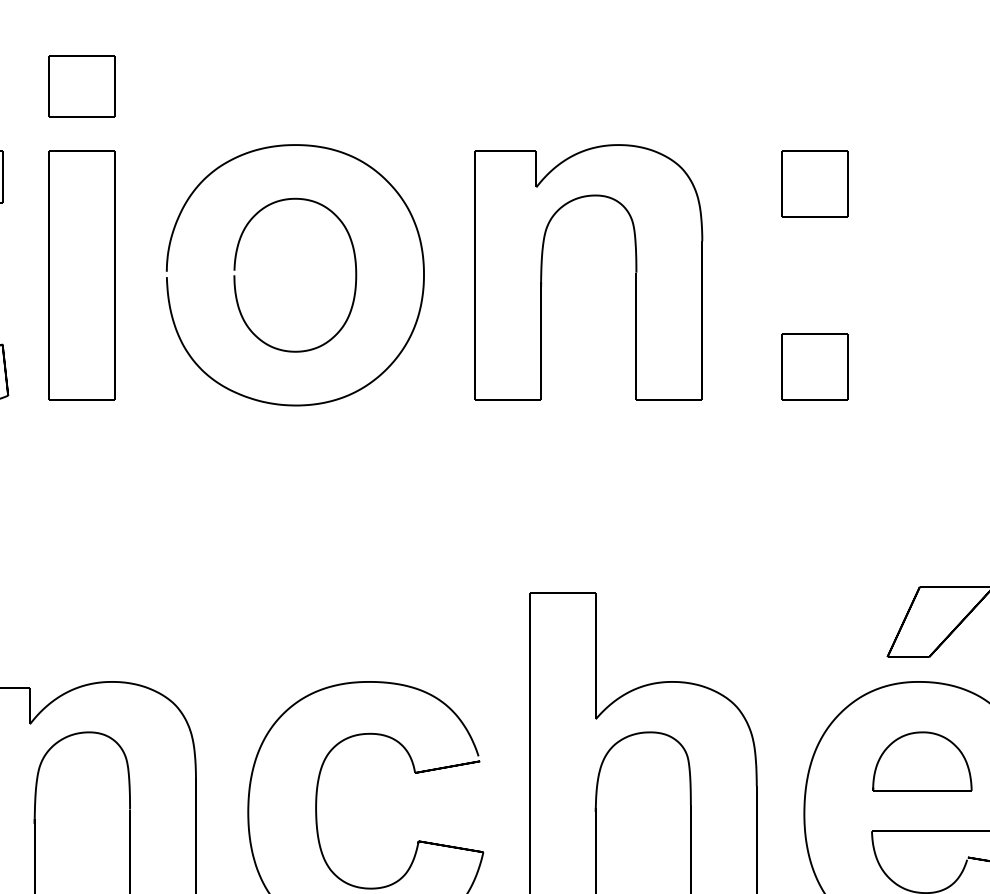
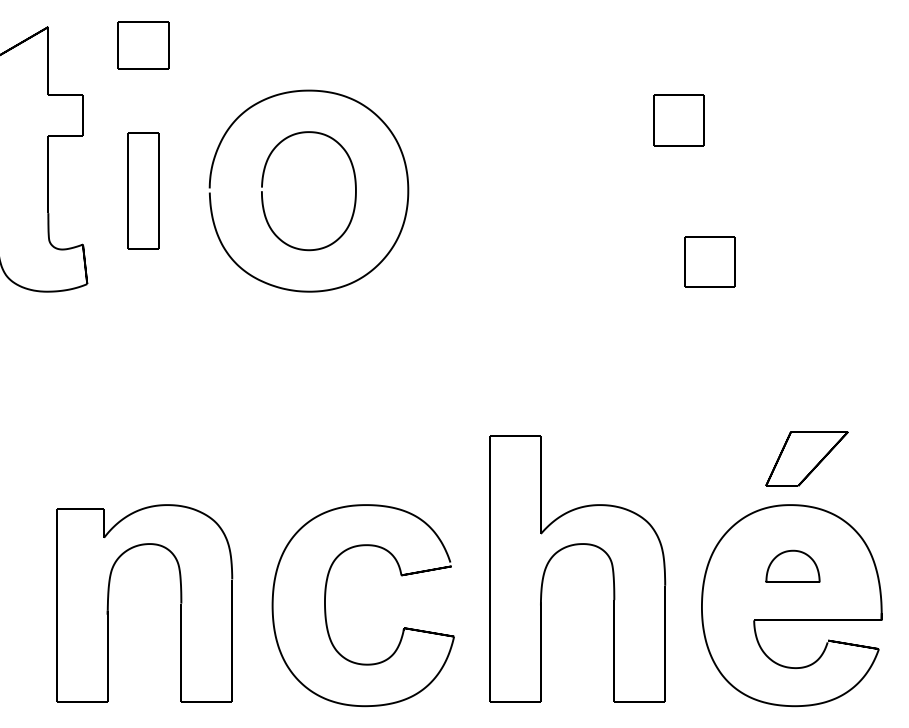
part: (814, 183) -> (678, 120), moved
part: (543, 261) -> (500, 180), removed
part: (81, 274) -> (143, 190), size x0.6
part: (921, 761) -> (792, 566), size x0.7

